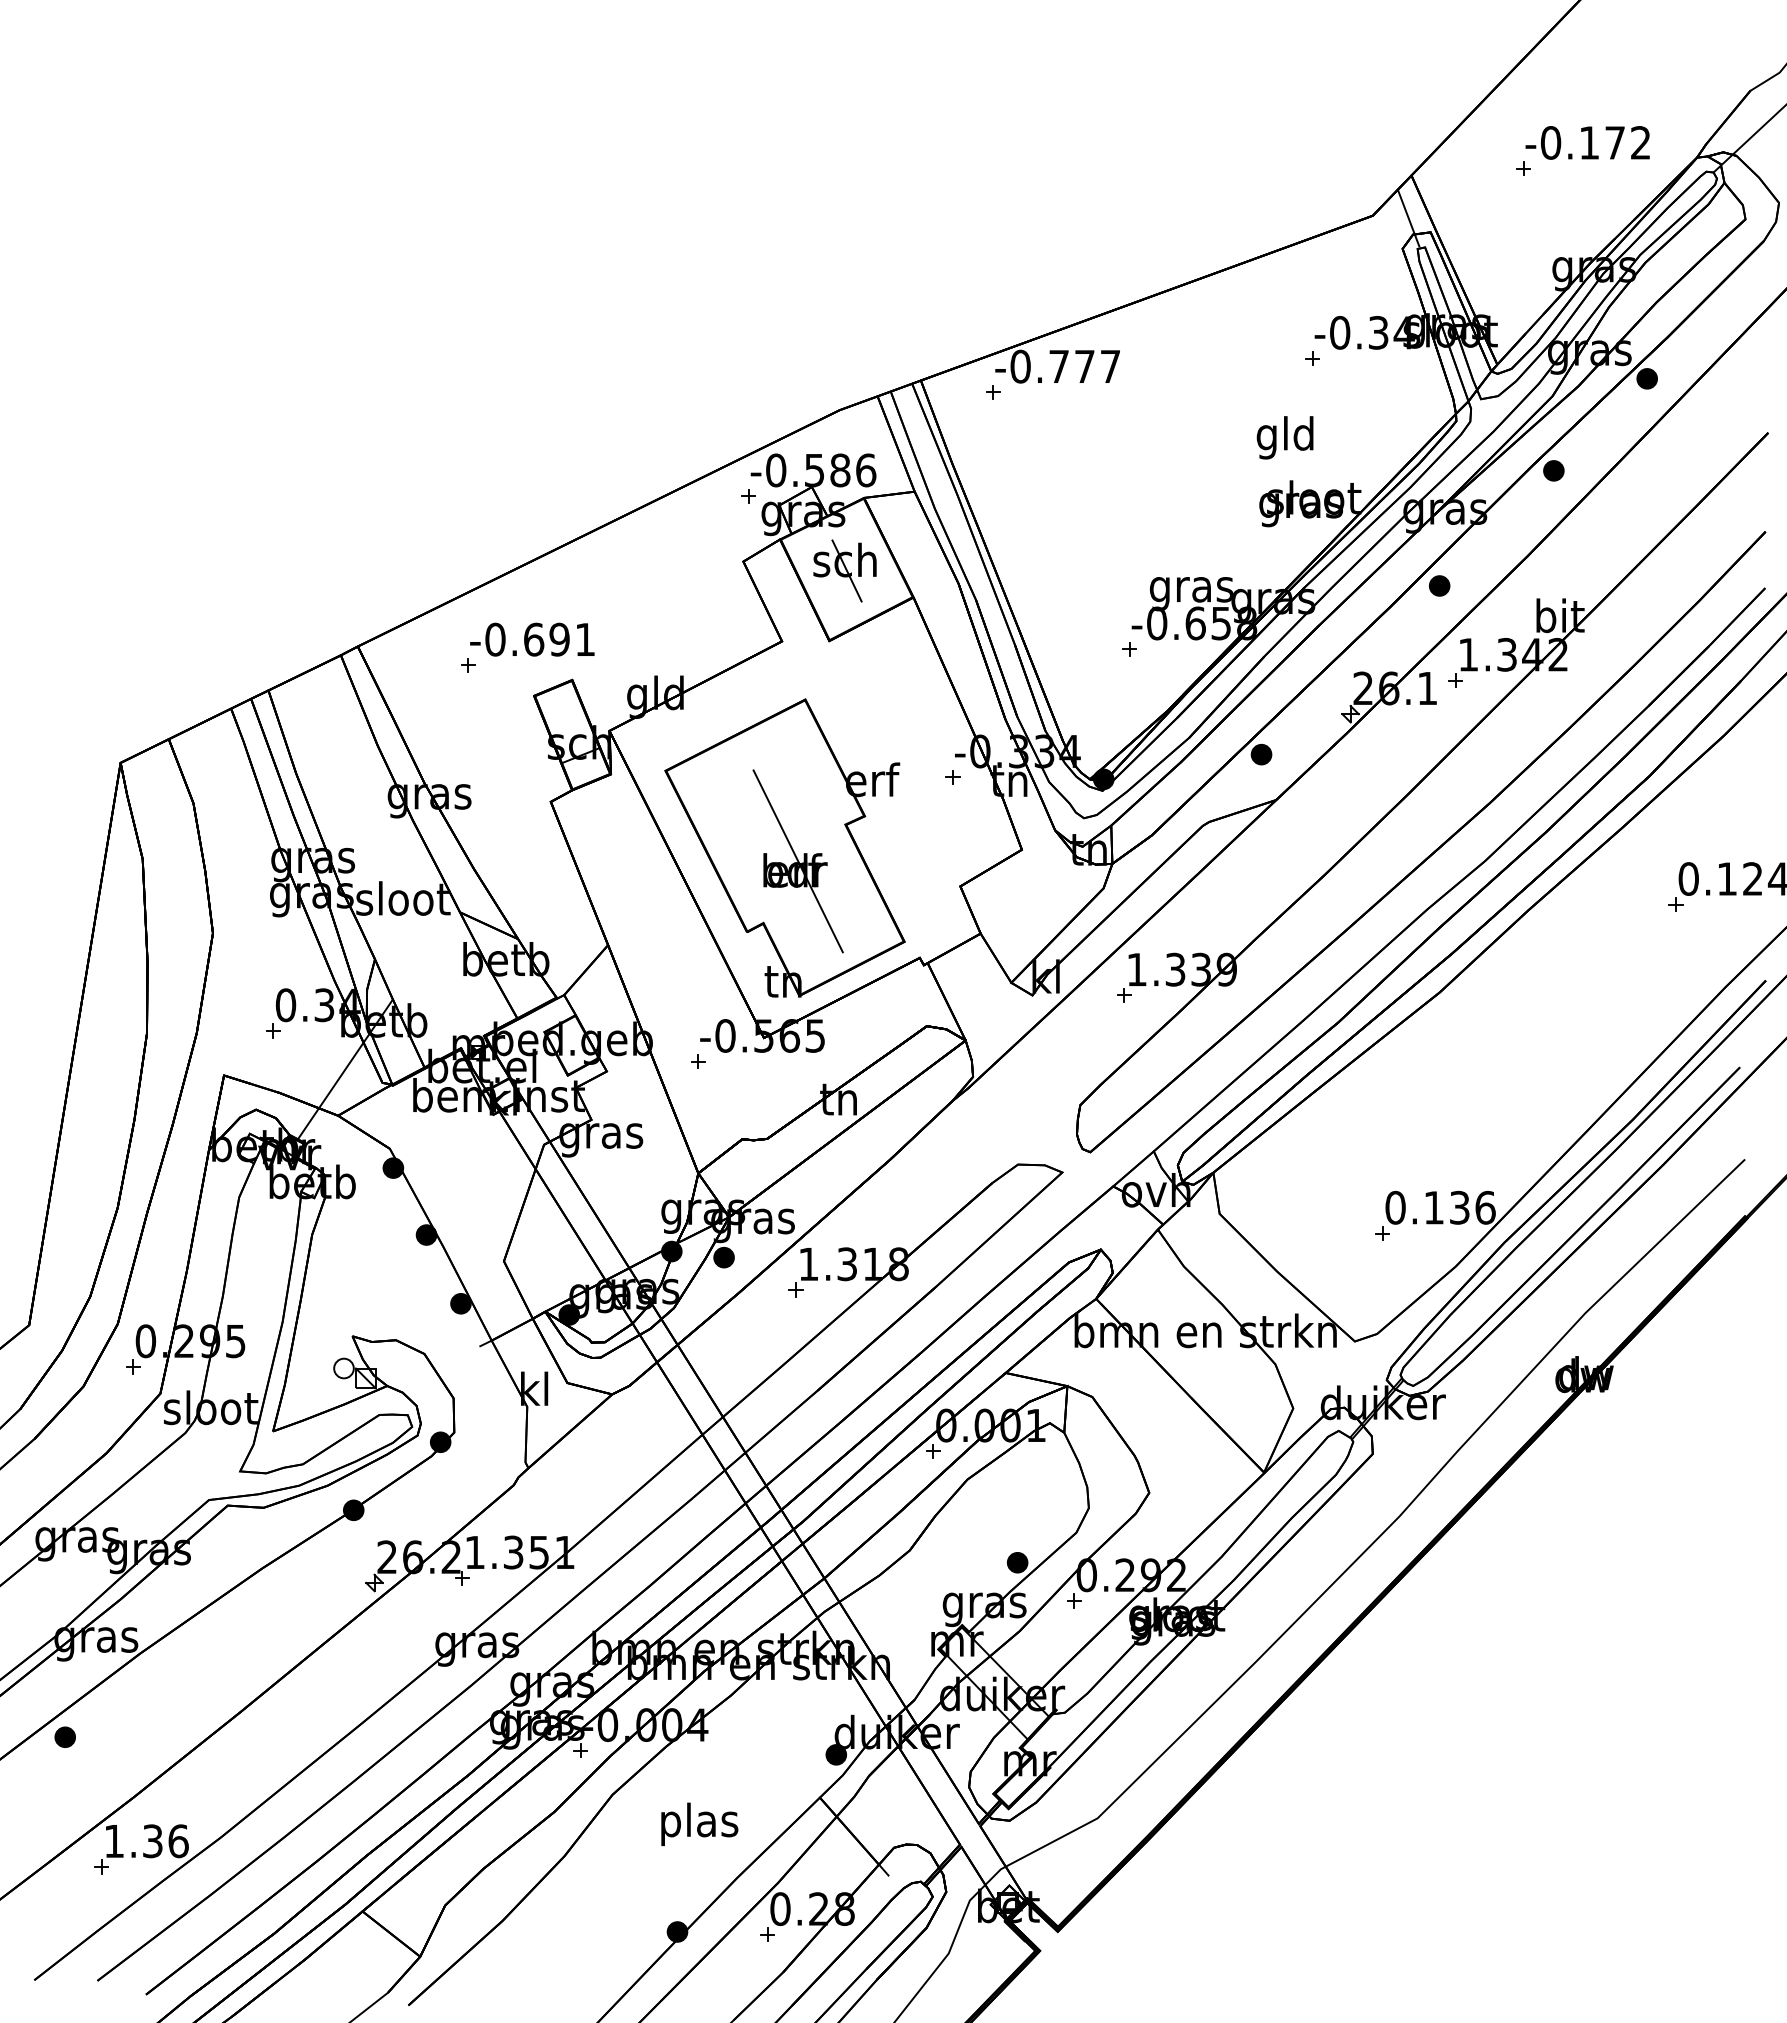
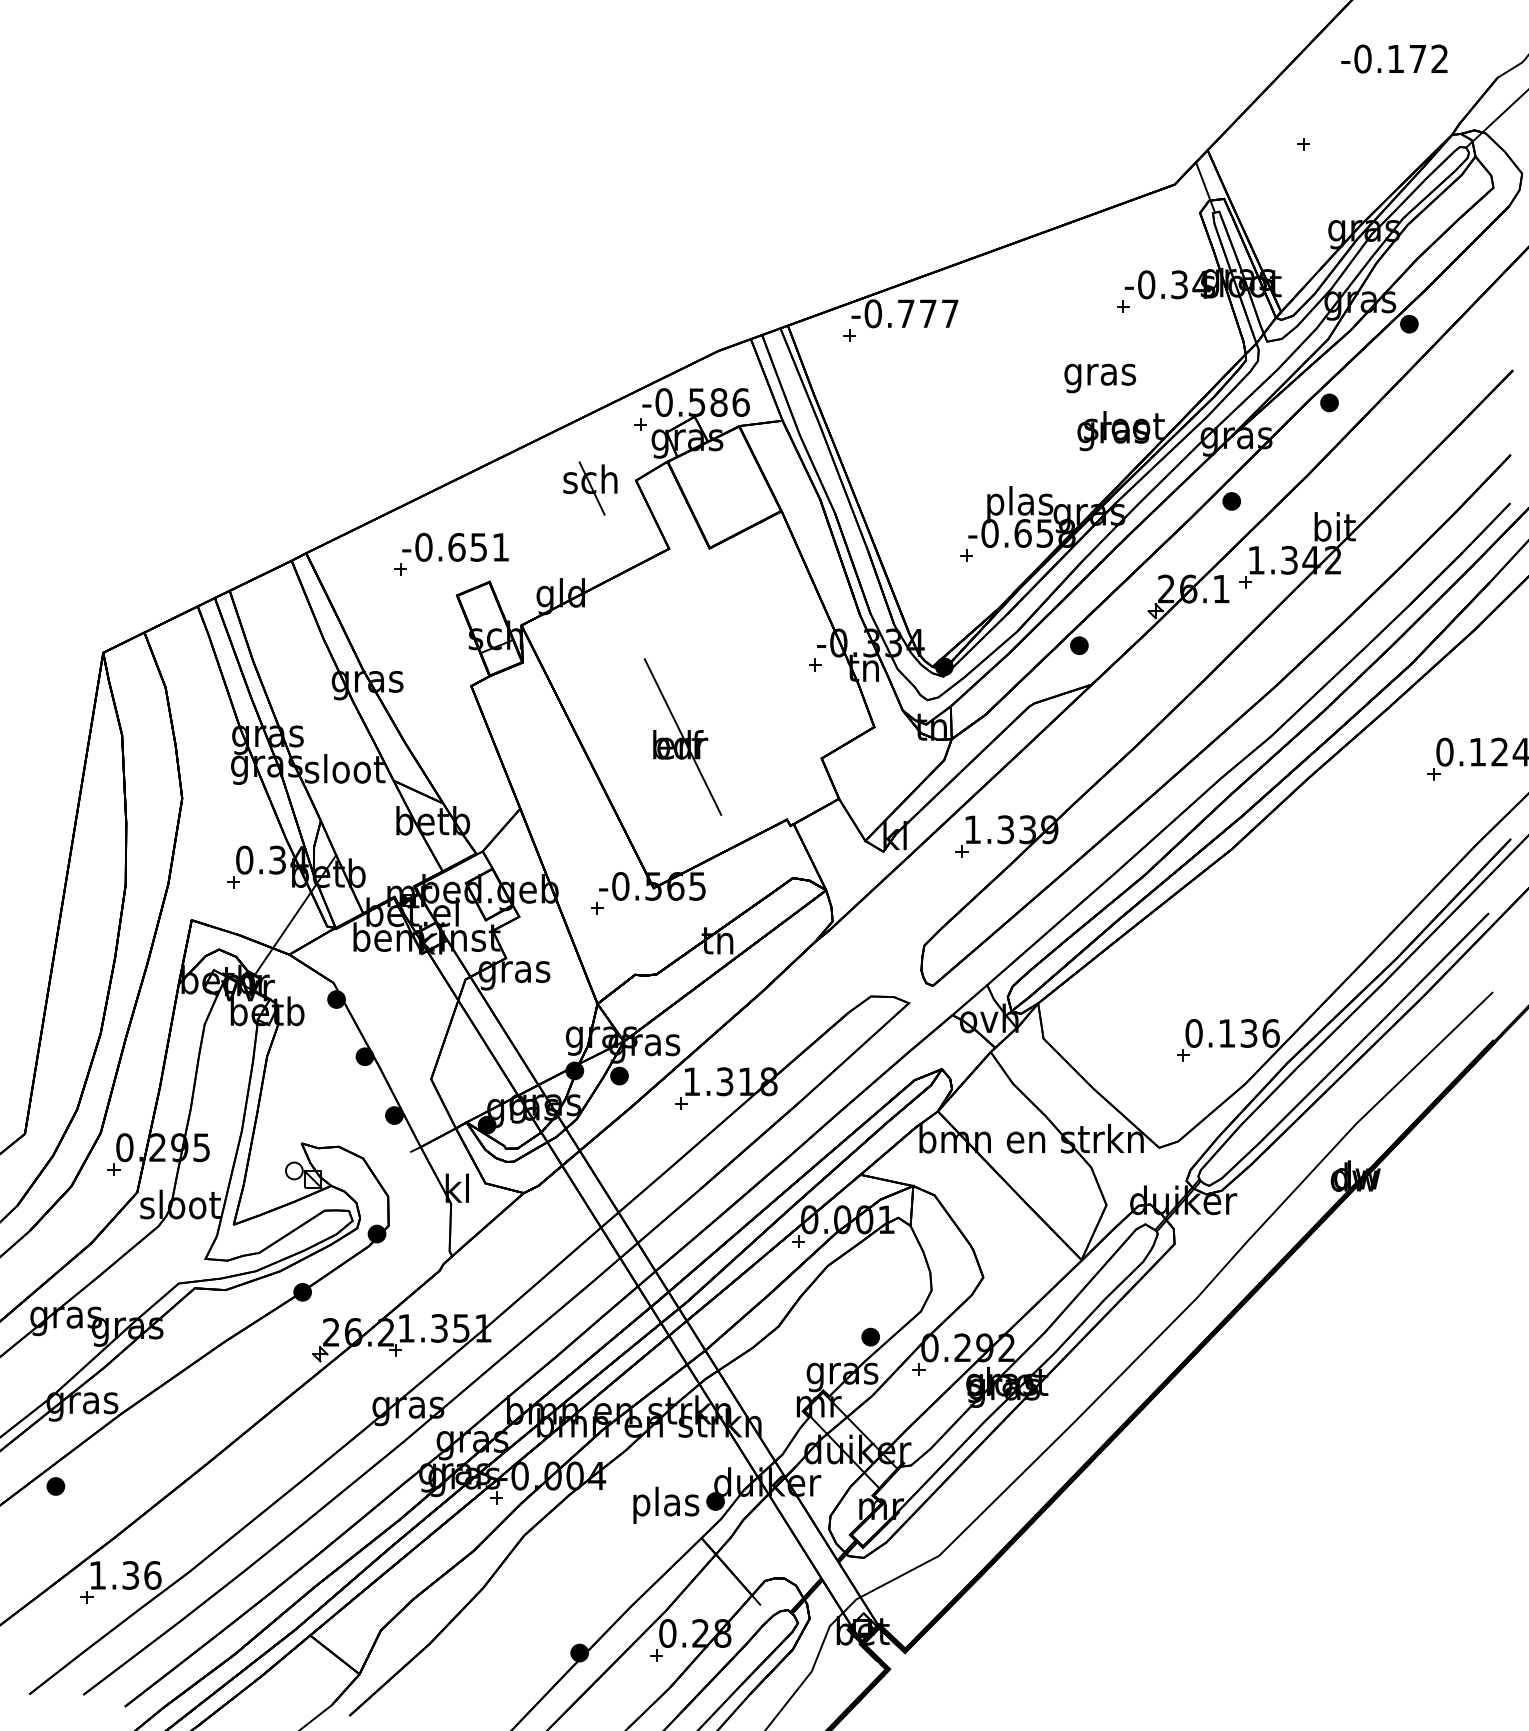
text: (1587, 142) -> (1394, 58), moved
text: (1285, 437) -> (1099, 374), gld -> gras
part: (844, 570) -> (589, 488), moved
text: (1191, 589) -> (1019, 504), gras -> plas
text: (559, 639) -> (478, 547), -0.691 -> -0.651
part: (784, 847) -> (671, 725), removed
text: (699, 1824) -> (666, 1505), moved

